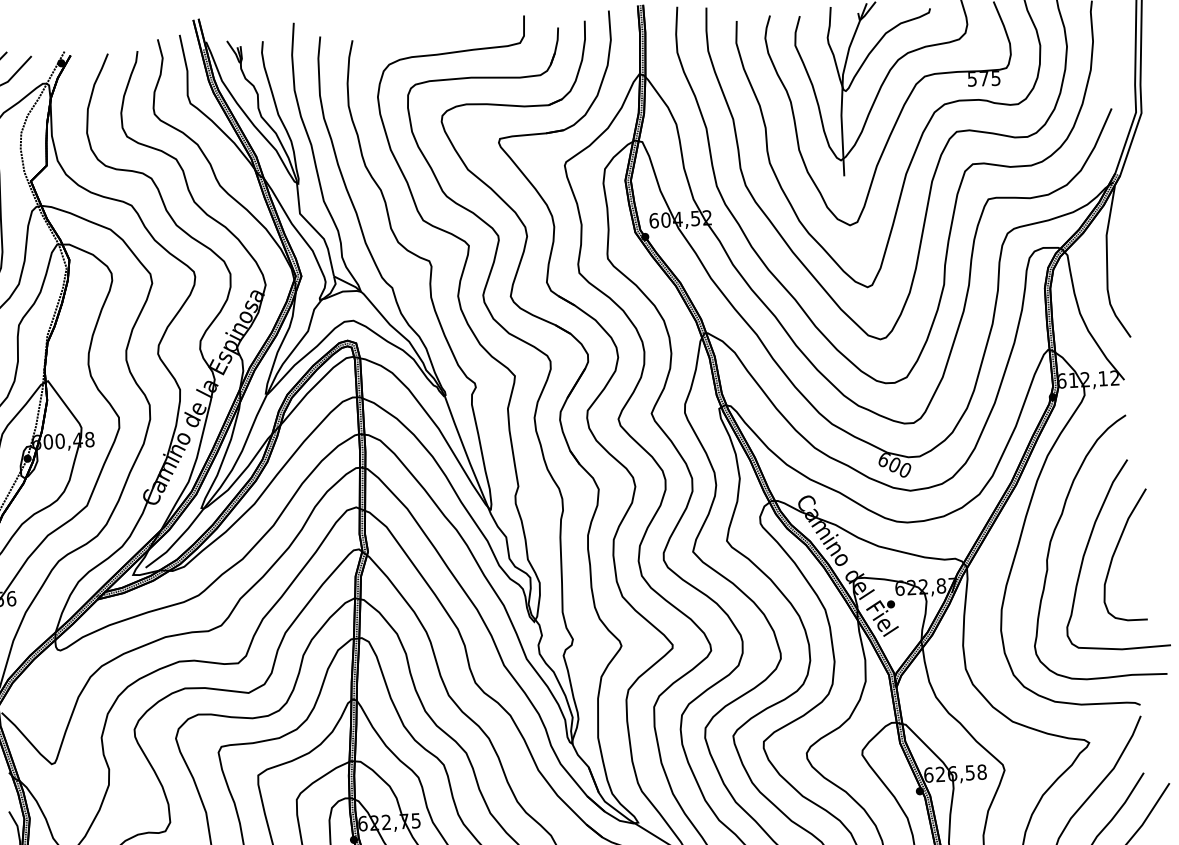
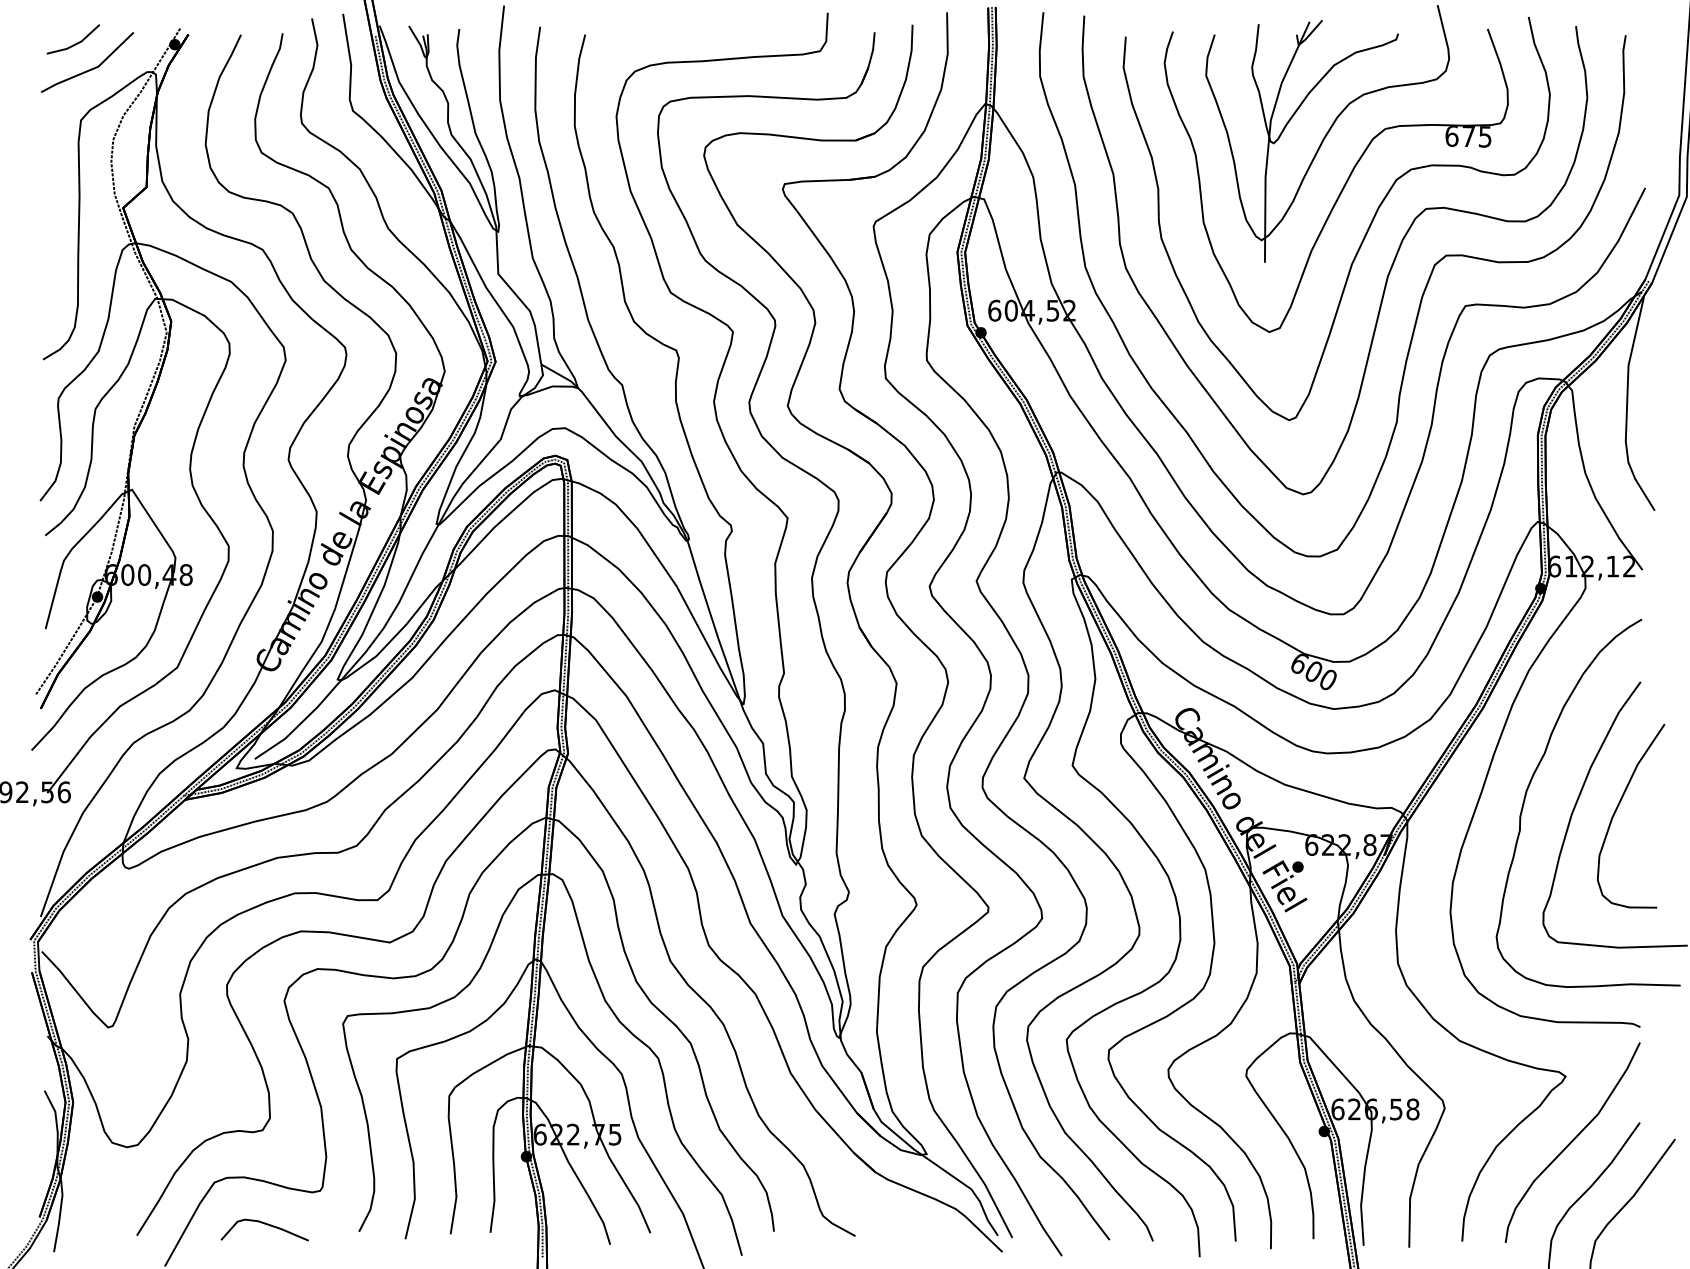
text: (971, 79) -> (1451, 136), 575 -> 675

